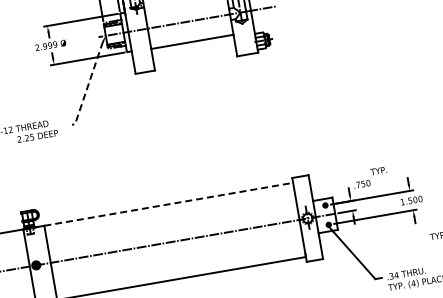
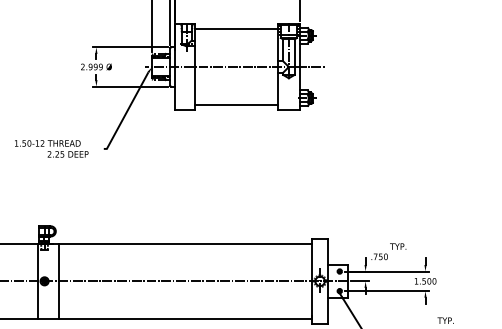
line: (192, 41) -> (236, 104), moved
line: (88, 86) -> (126, 113), dashed -> solid
line: (169, 203) -> (186, 243), dashed -> solid

